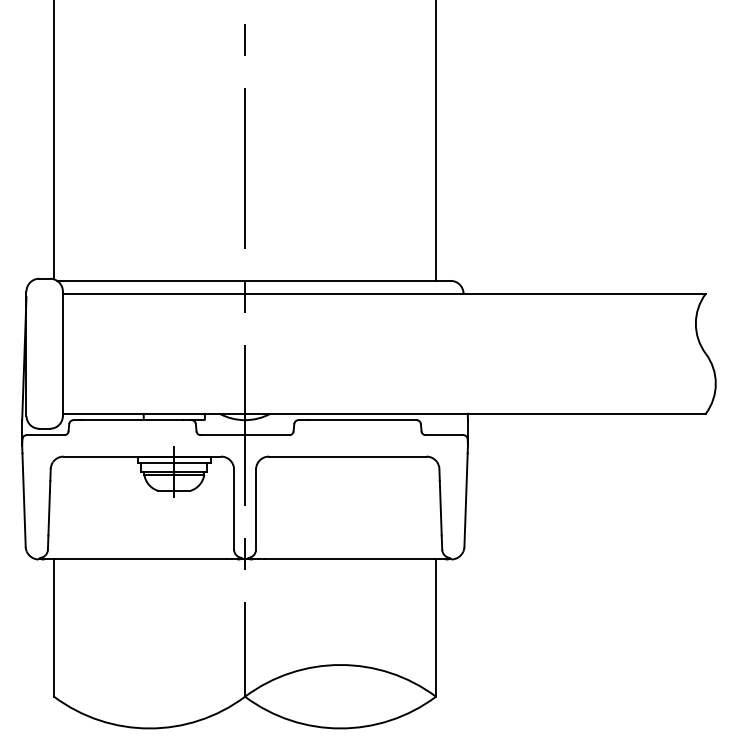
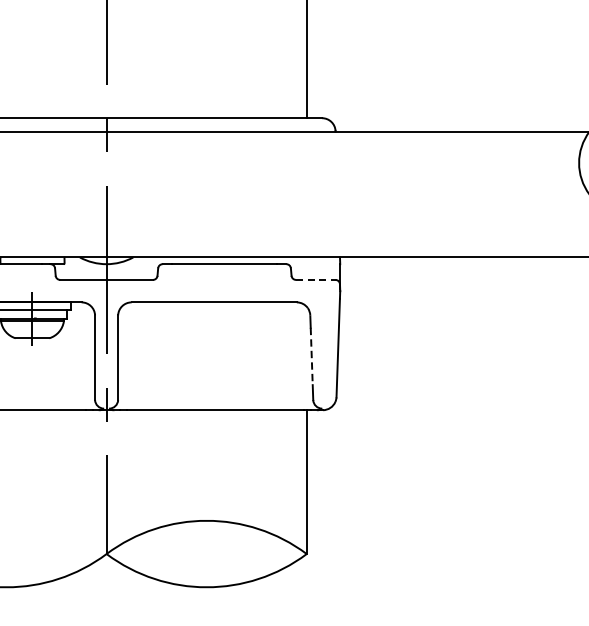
line: (444, 435) -> (315, 280), solid -> dashed
line: (440, 508) -> (311, 356), solid -> dashed

